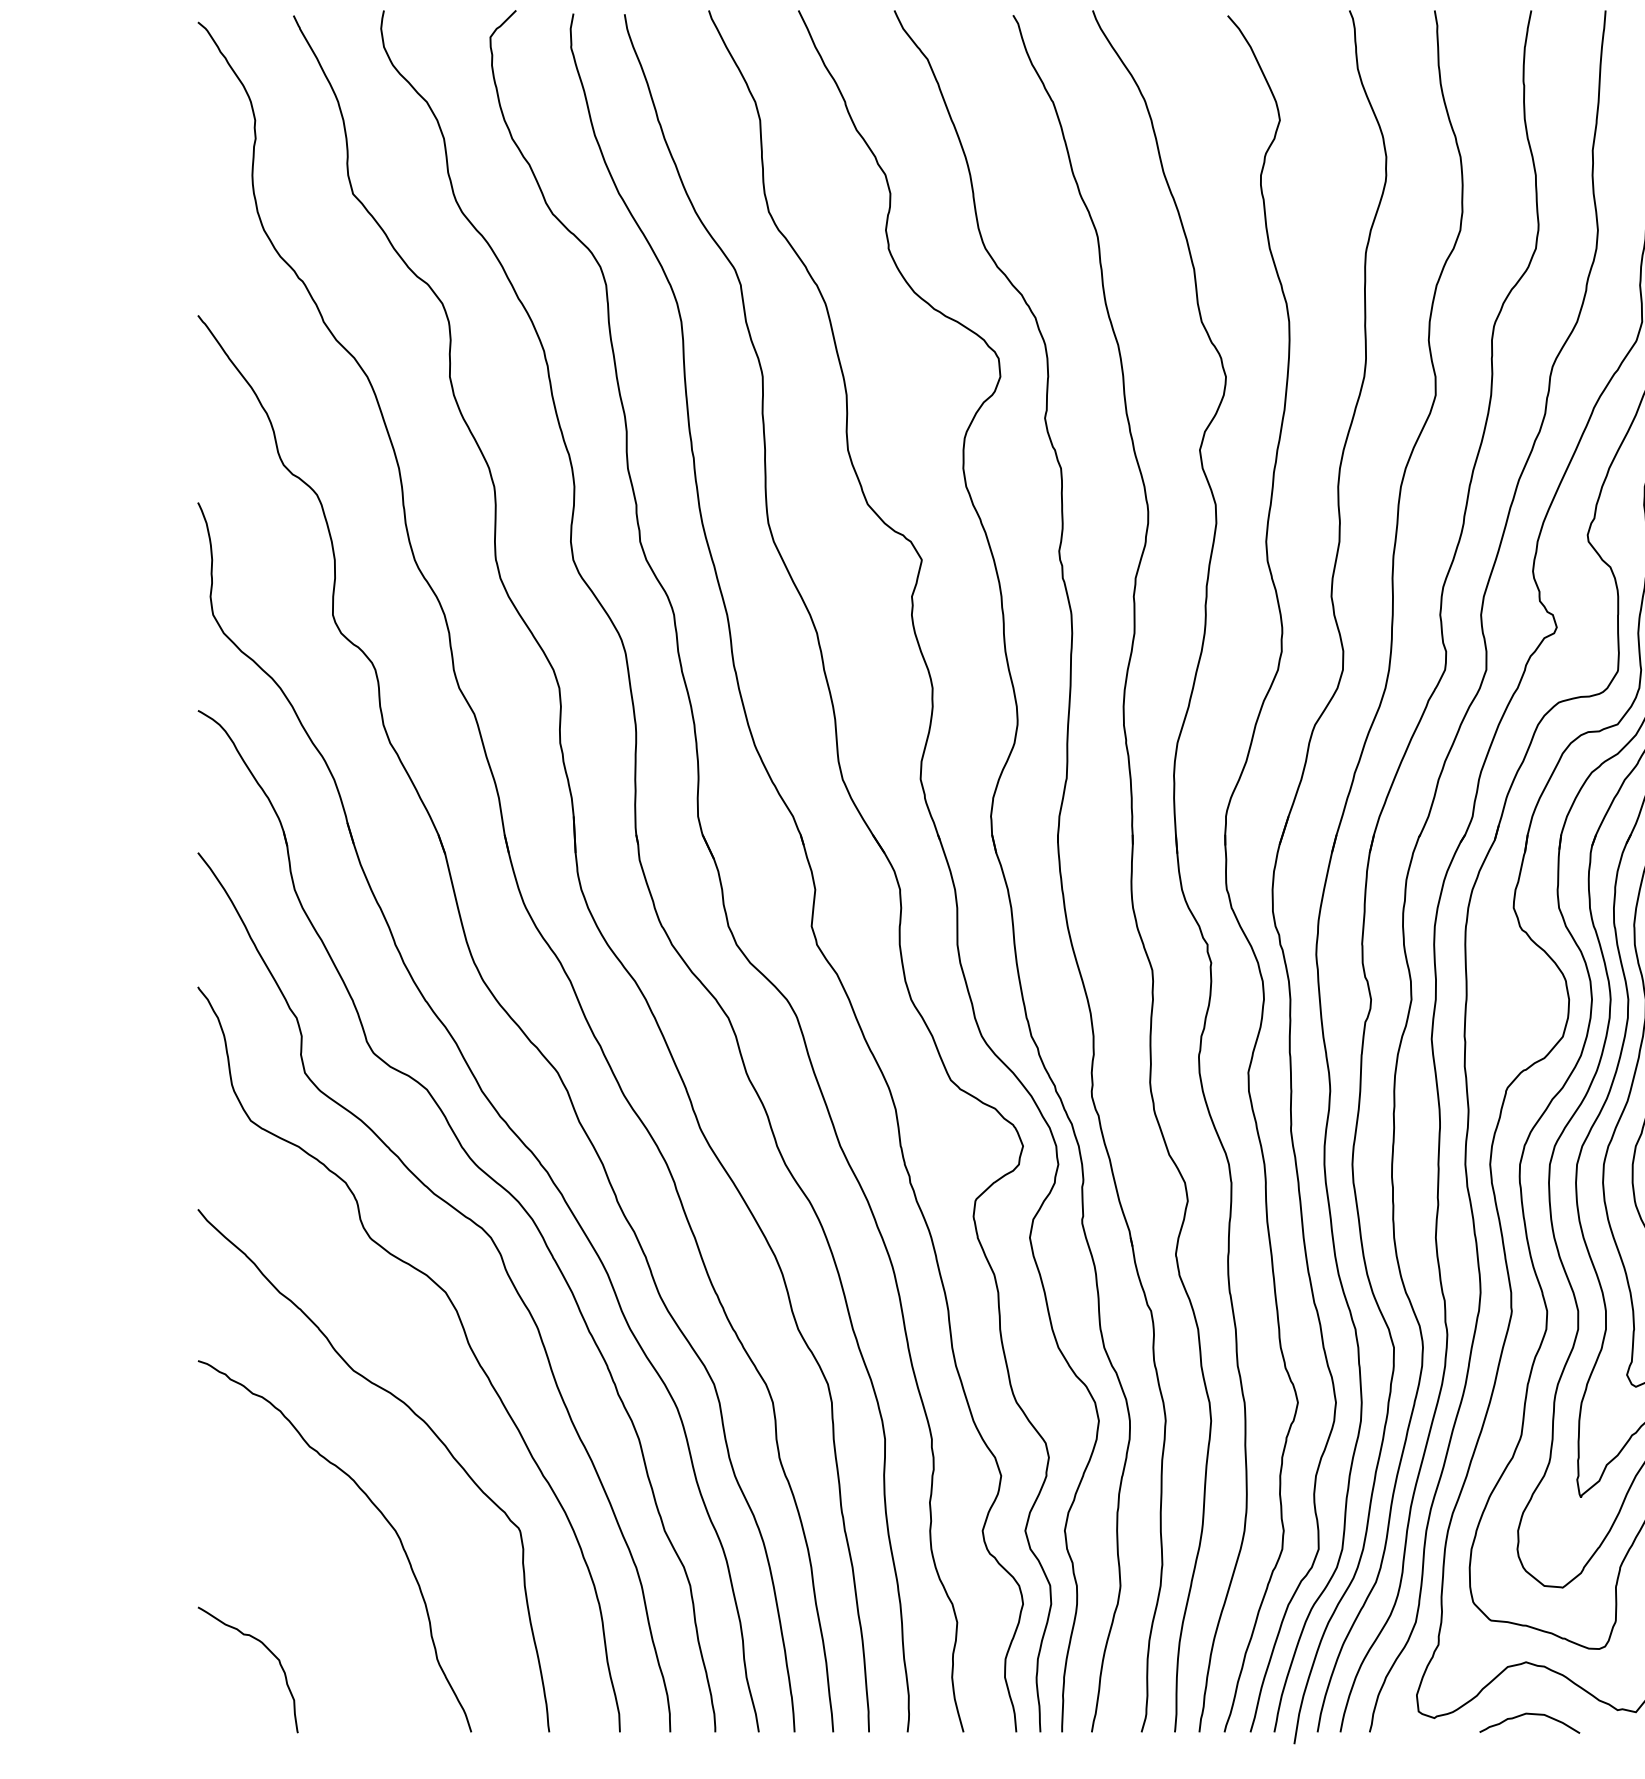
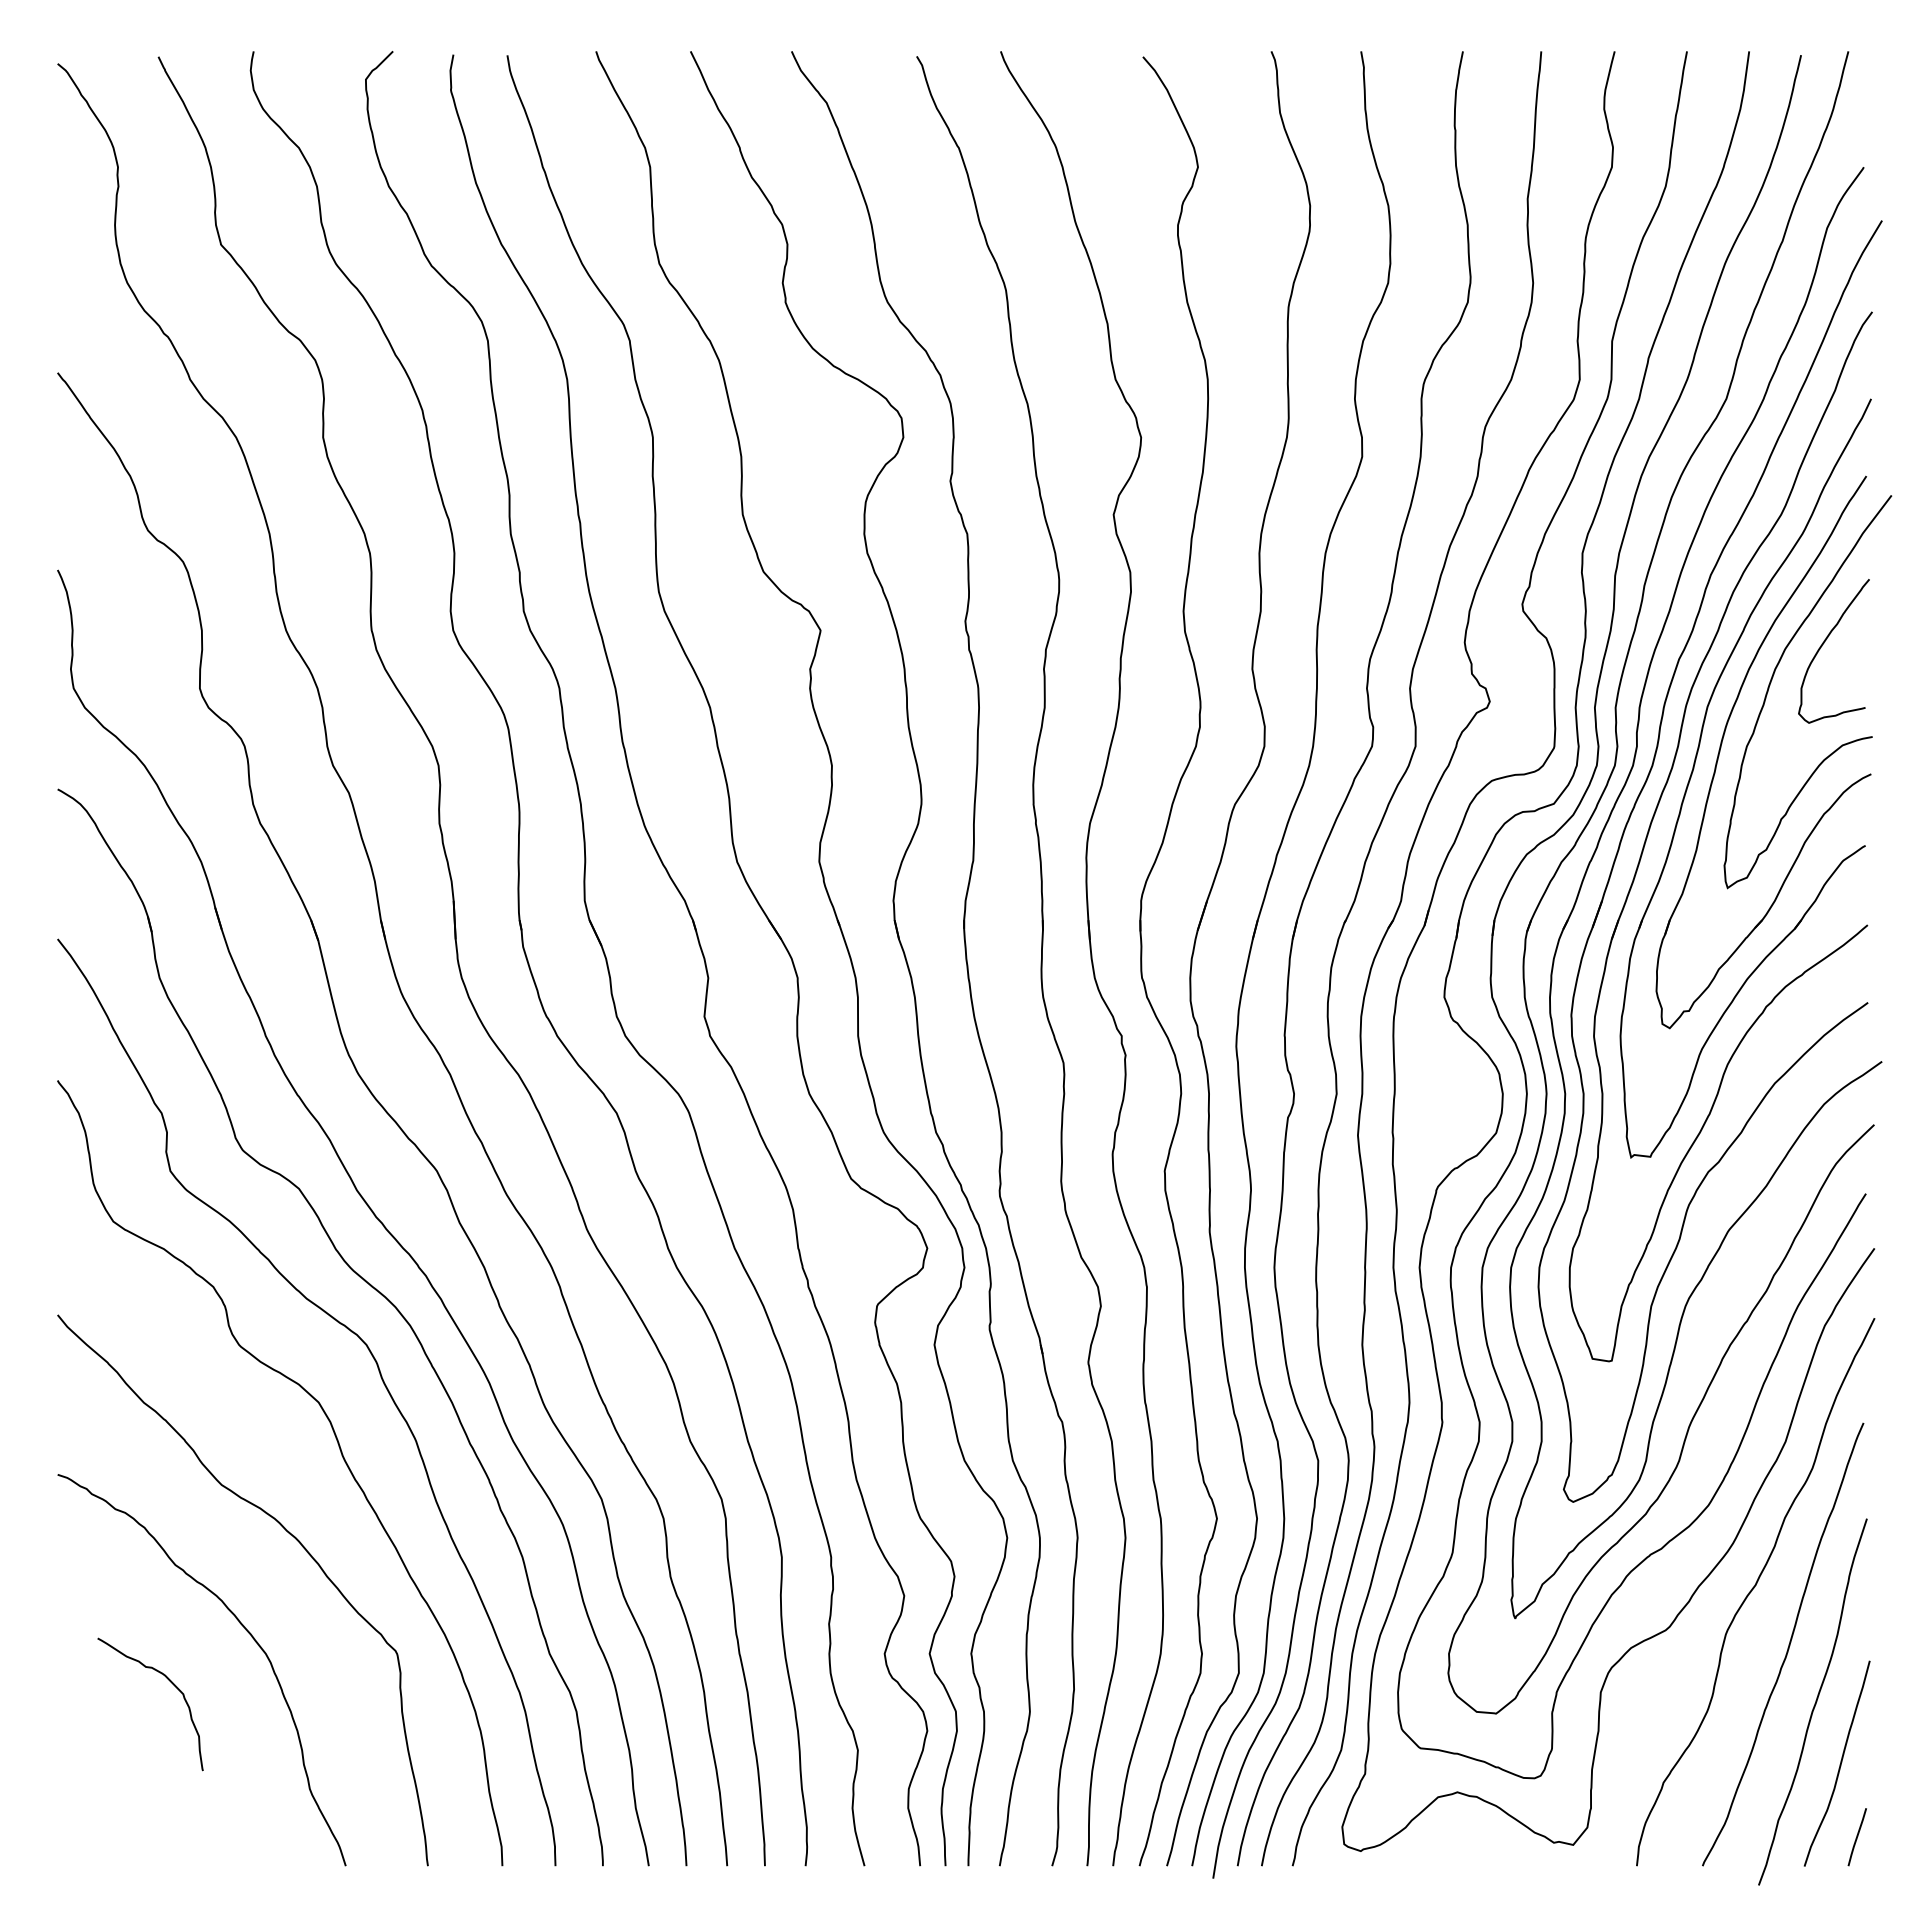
curve: (268, 1650) -> (171, 1683), moved
curve: (1529, 1714) -> (1461, 1847), removed

